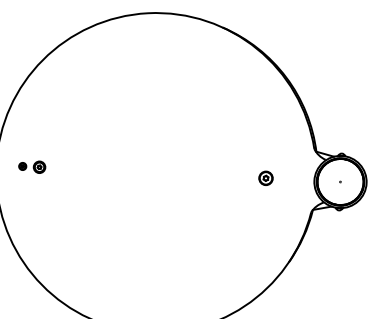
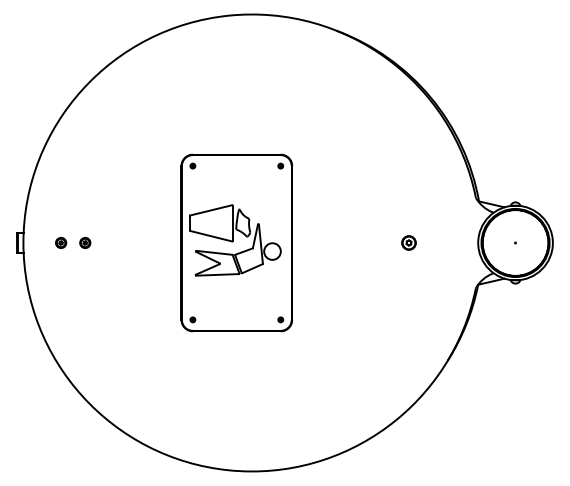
part: (39, 166) -> (85, 242), size x0.62
part: (145, 172) -> (236, 242), added
part: (265, 178) -> (408, 242), size x0.71

